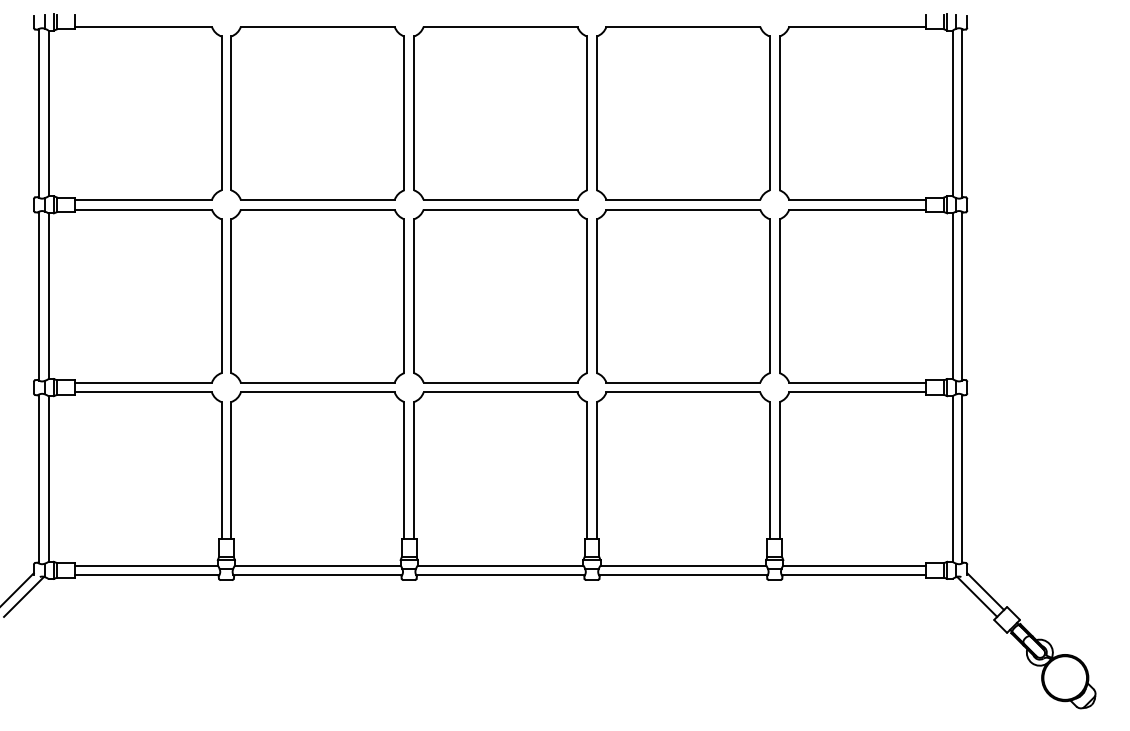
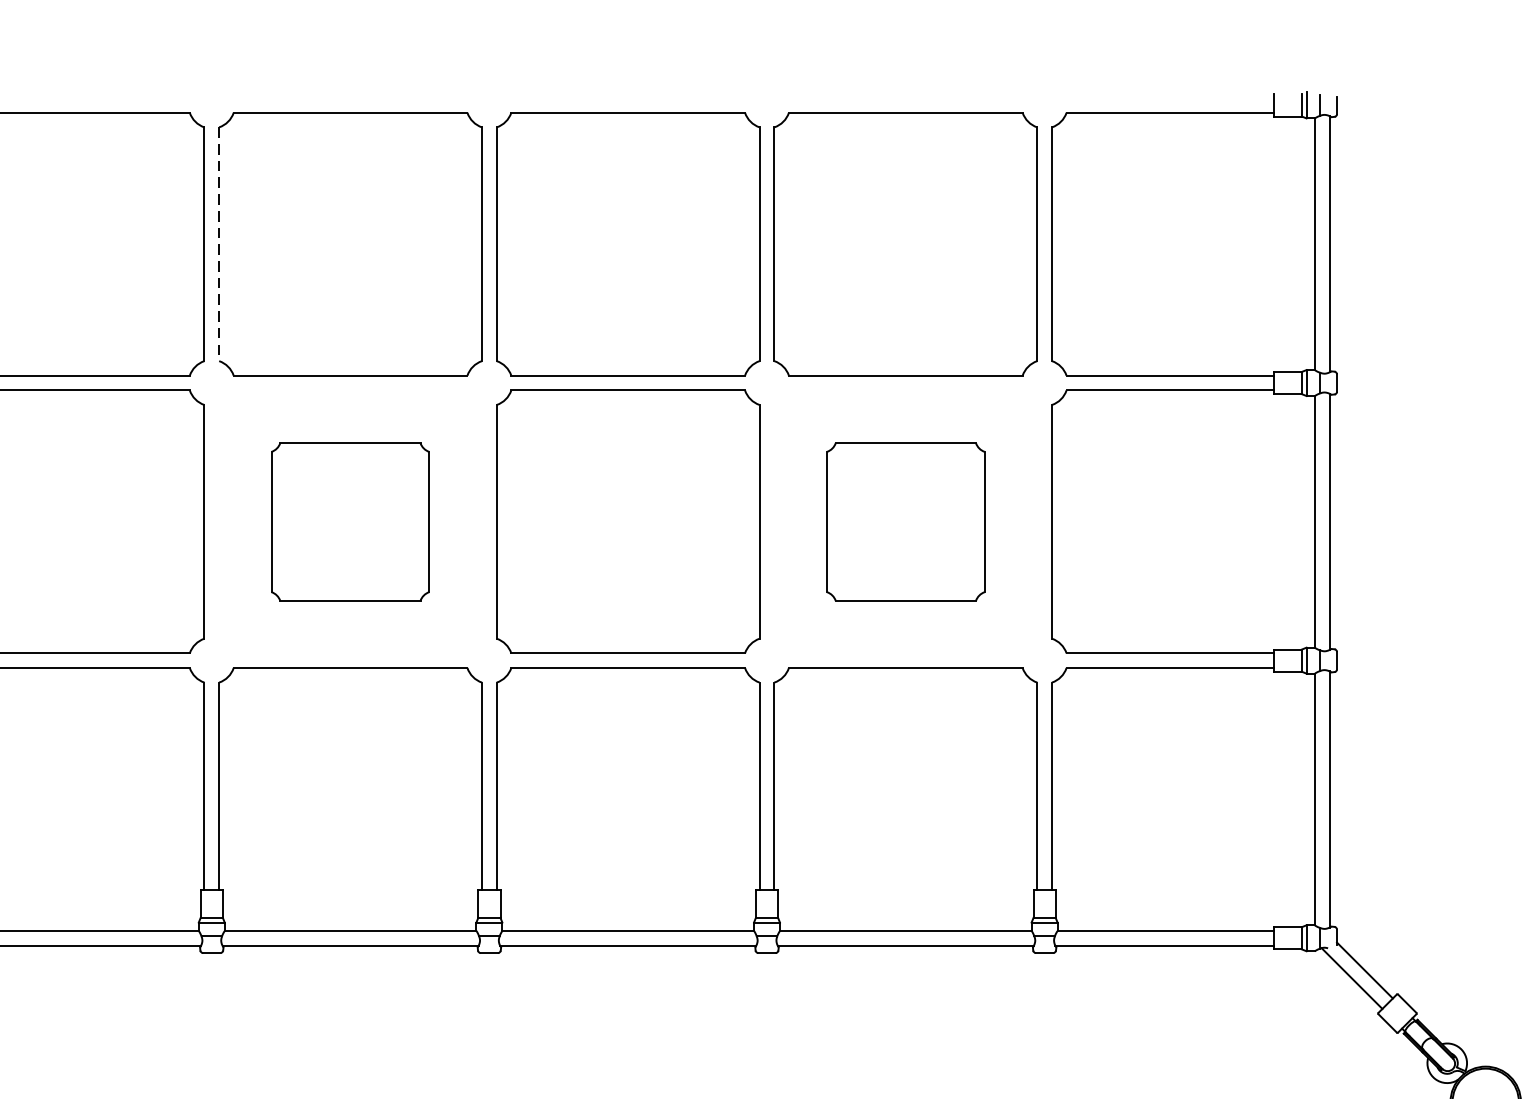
line: (231, 113) -> (219, 244), solid -> dashed
part: (317, 296) -> (350, 522), size x0.6
part: (683, 296) -> (905, 522), size x0.6

